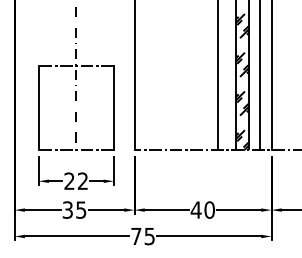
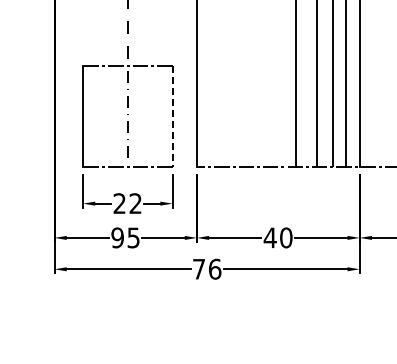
hatch: (242, 81) -> (325, 85), removed
line: (113, 108) -> (172, 117), solid -> dashed
text: (67, 209) -> (117, 237), 35 -> 95
text: (150, 235) -> (215, 268), 75 -> 76

